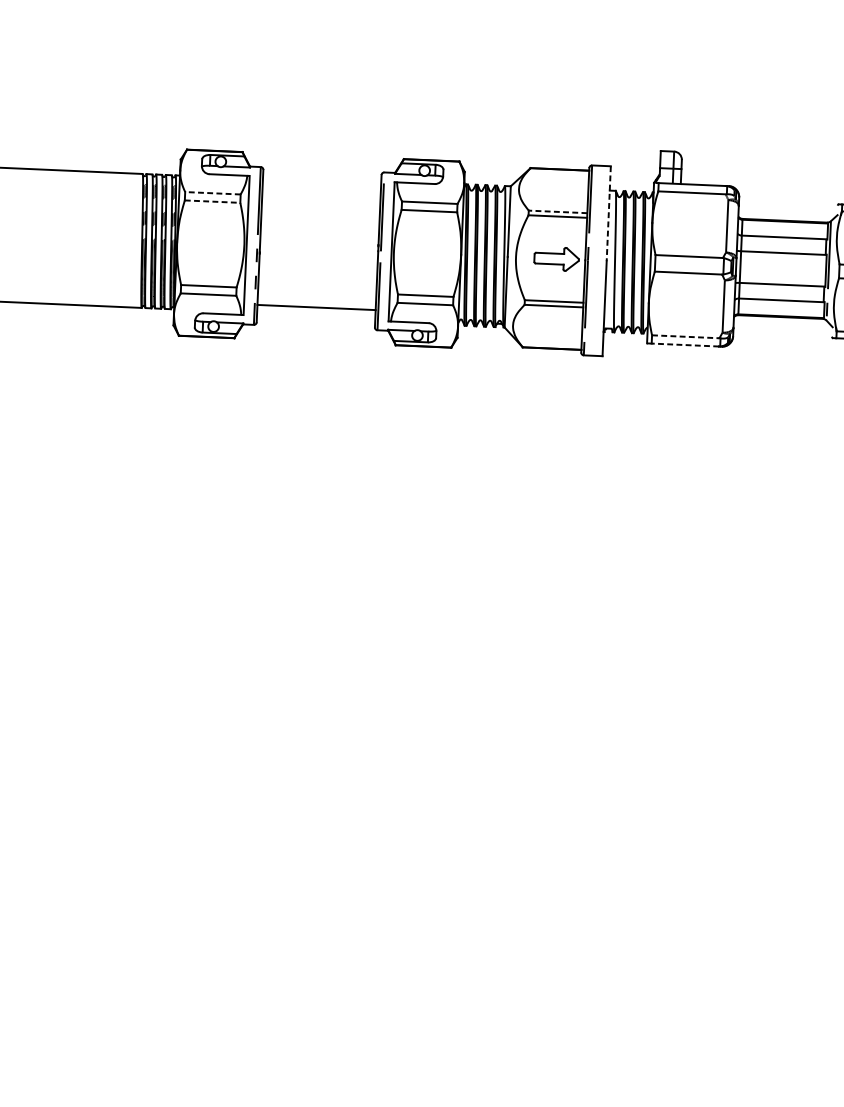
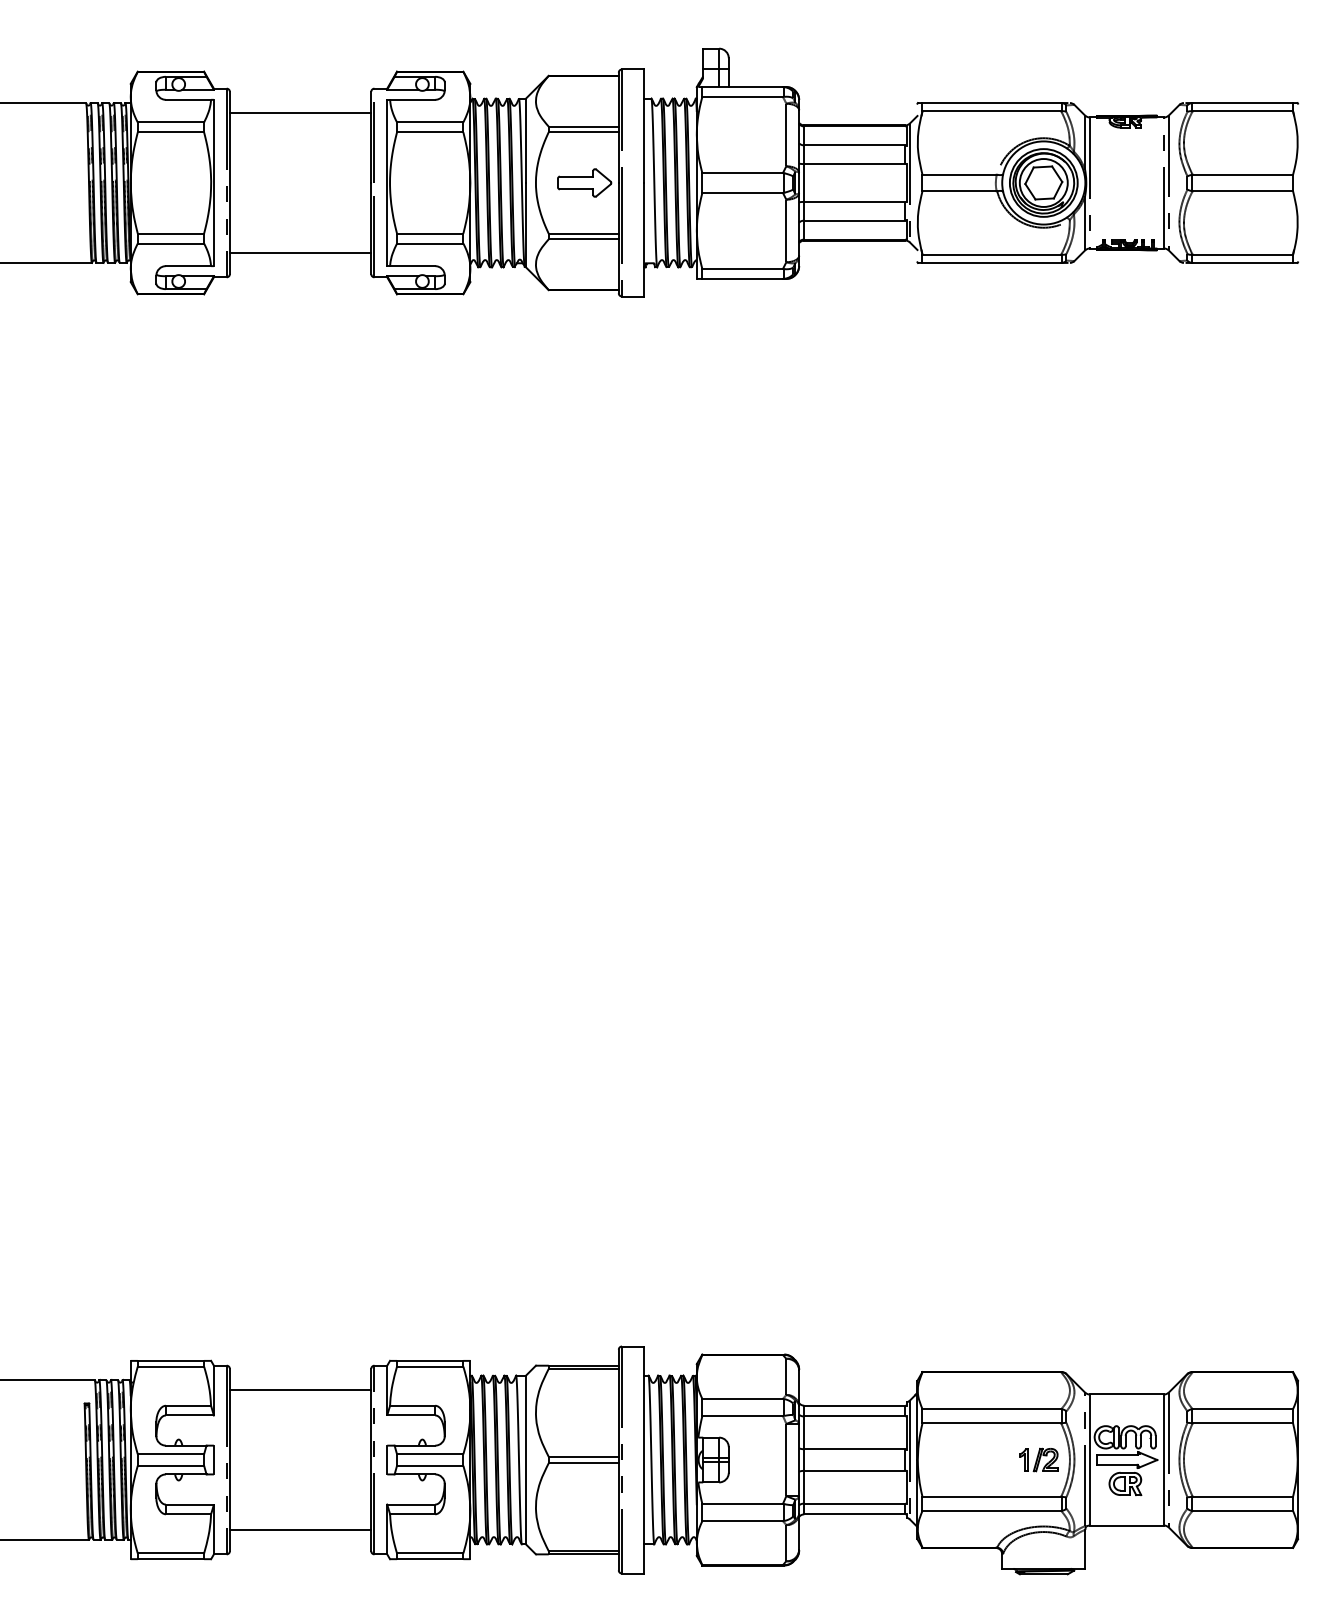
line: (321, 189) -> (300, 112), added
line: (212, 193) -> (170, 122), dashed -> solid
line: (213, 201) -> (171, 132), dashed -> solid
line: (557, 211) -> (583, 126), dashed -> solid
line: (608, 213) -> (644, 126), dashed -> solid
line: (686, 337) -> (743, 269), dashed -> solid
line: (685, 344) -> (742, 278), dashed -> solid

